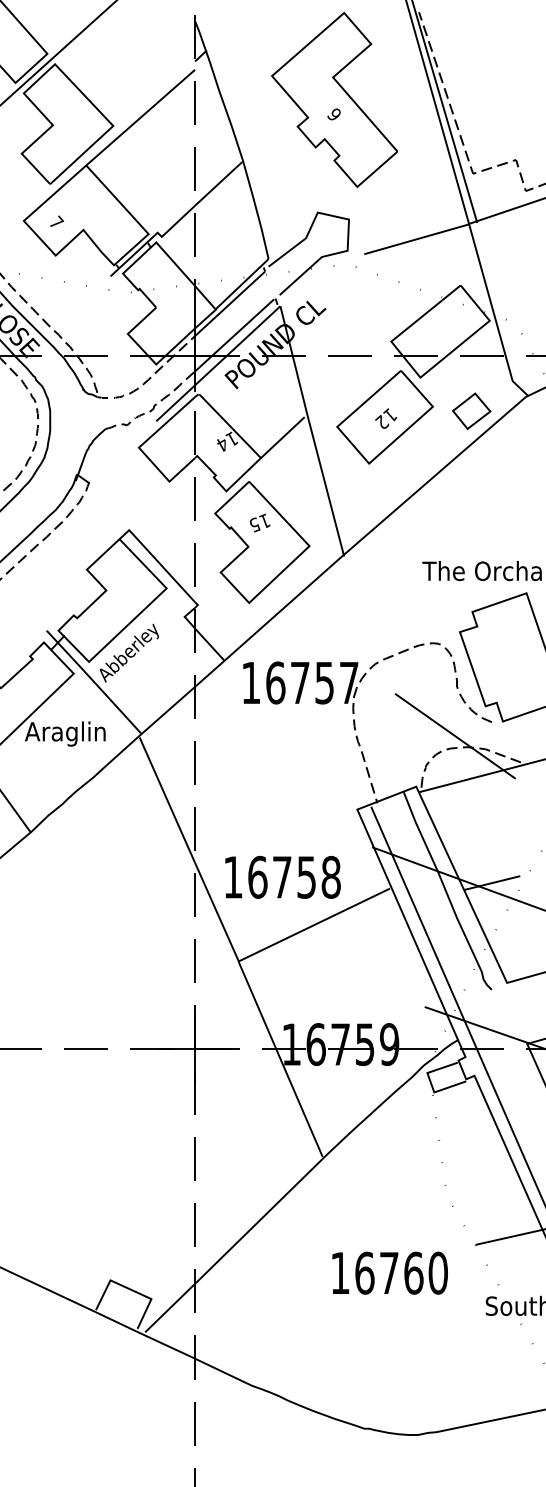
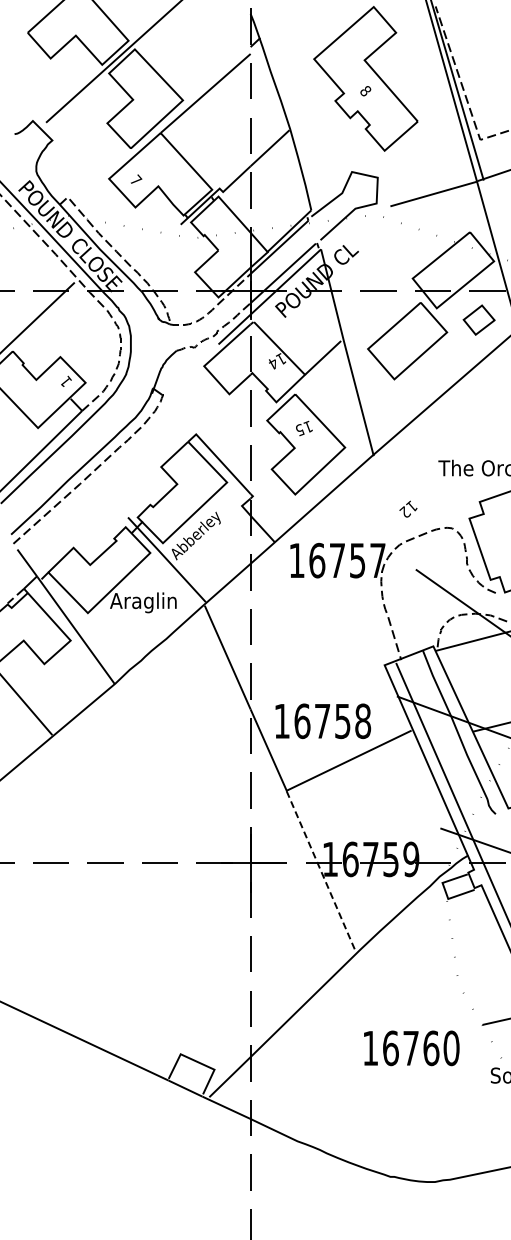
text: (334, 115) -> (365, 91), 9 -> 8
line: (464, 403) -> (473, 313), moved
text: (386, 417) -> (408, 508), moved
line: (280, 1059) -> (321, 871), solid -> dashed

